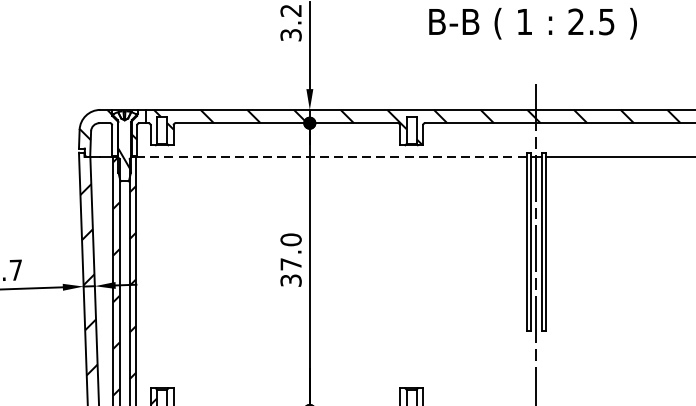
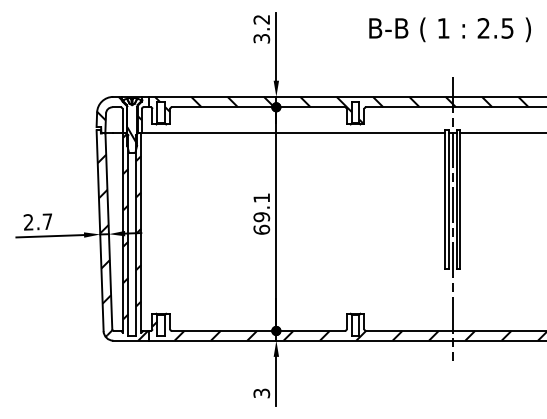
line: (331, 156) -> (293, 133), dashed -> solid
text: (290, 259) -> (261, 213), 37.0 -> 69.1

